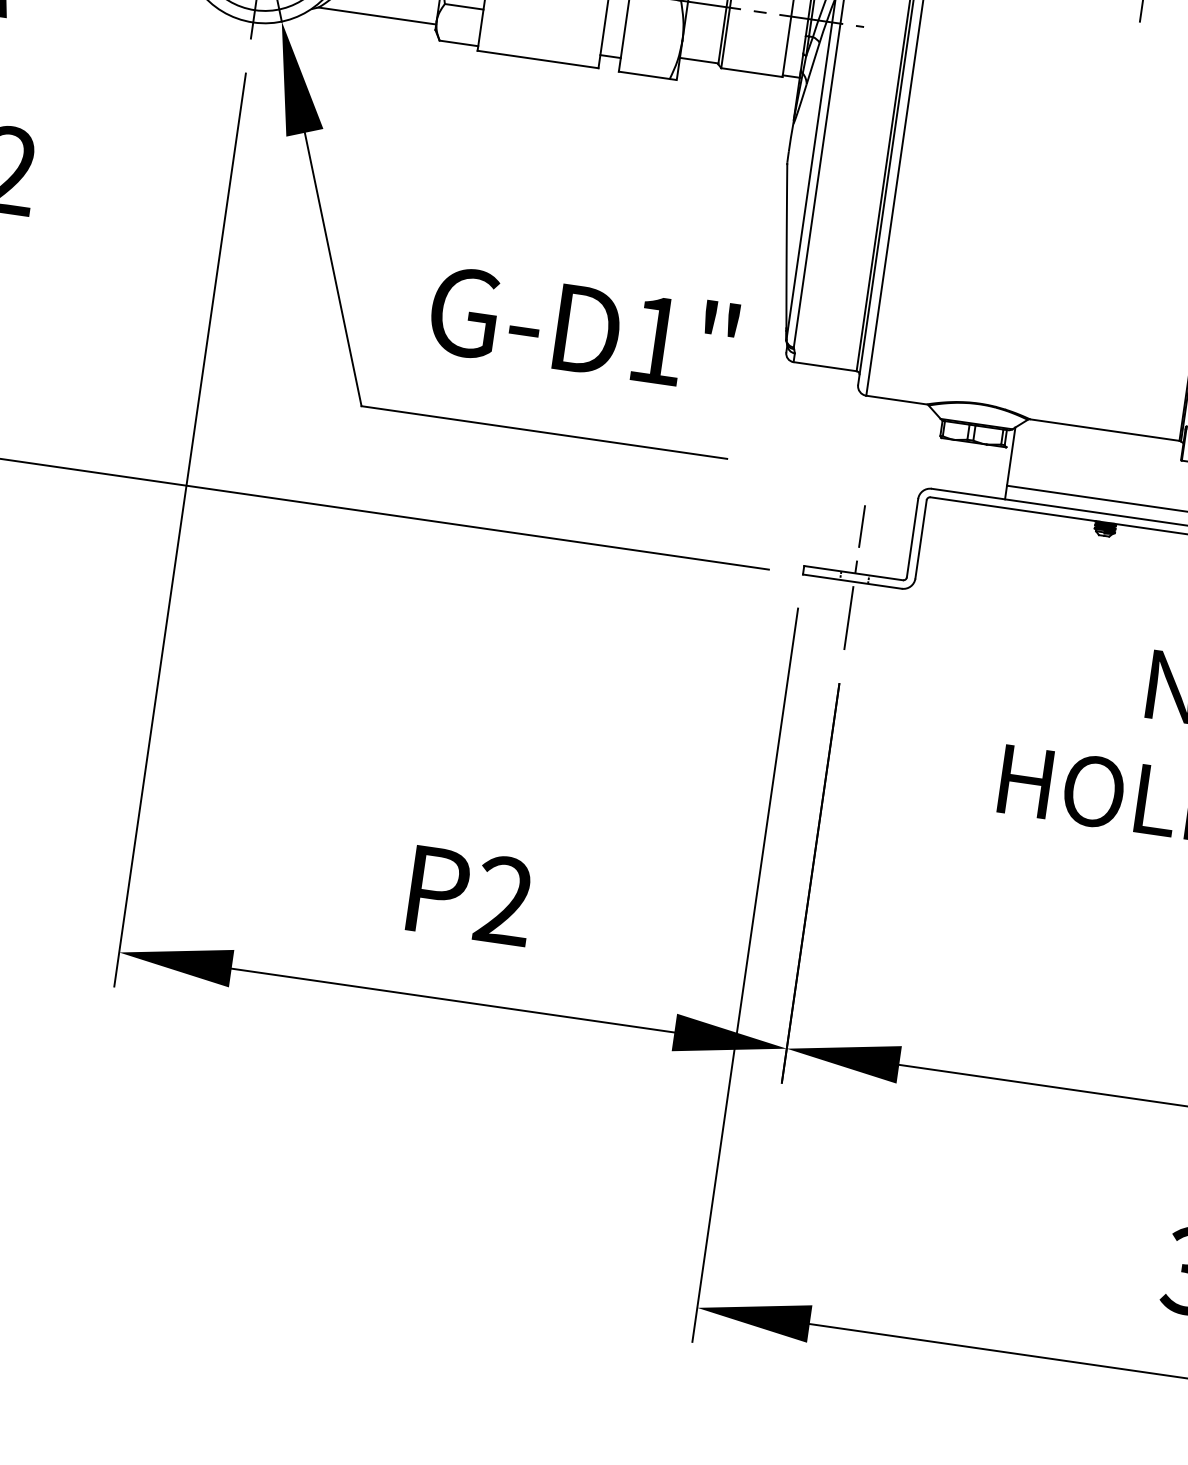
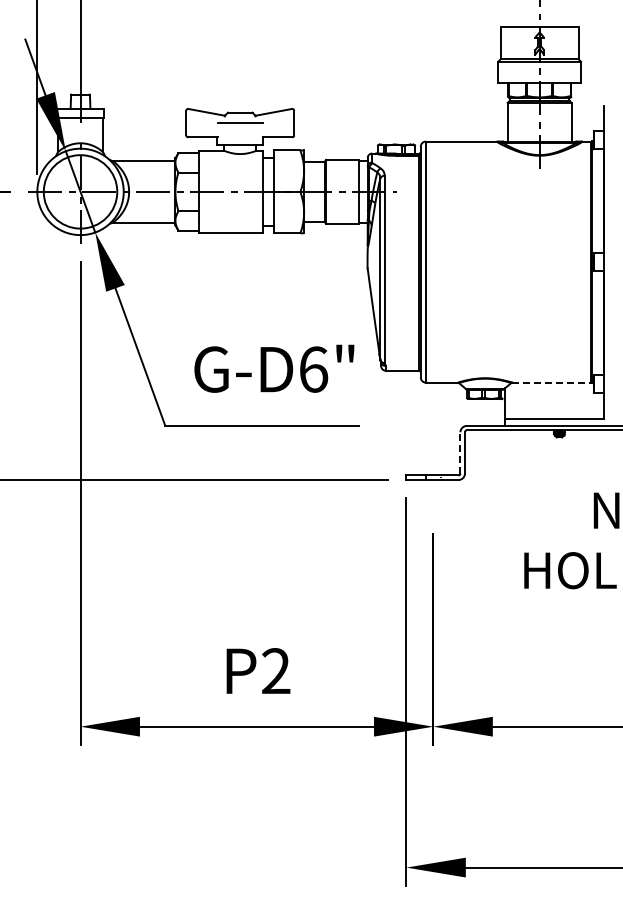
text: (659, 340) -> (314, 369), G-D1" -> G-D6"
line: (1104, 429) -> (551, 382), solid -> dashed
line: (912, 537) -> (460, 452), solid -> dashed
line: (854, 577) -> (433, 477), removed

